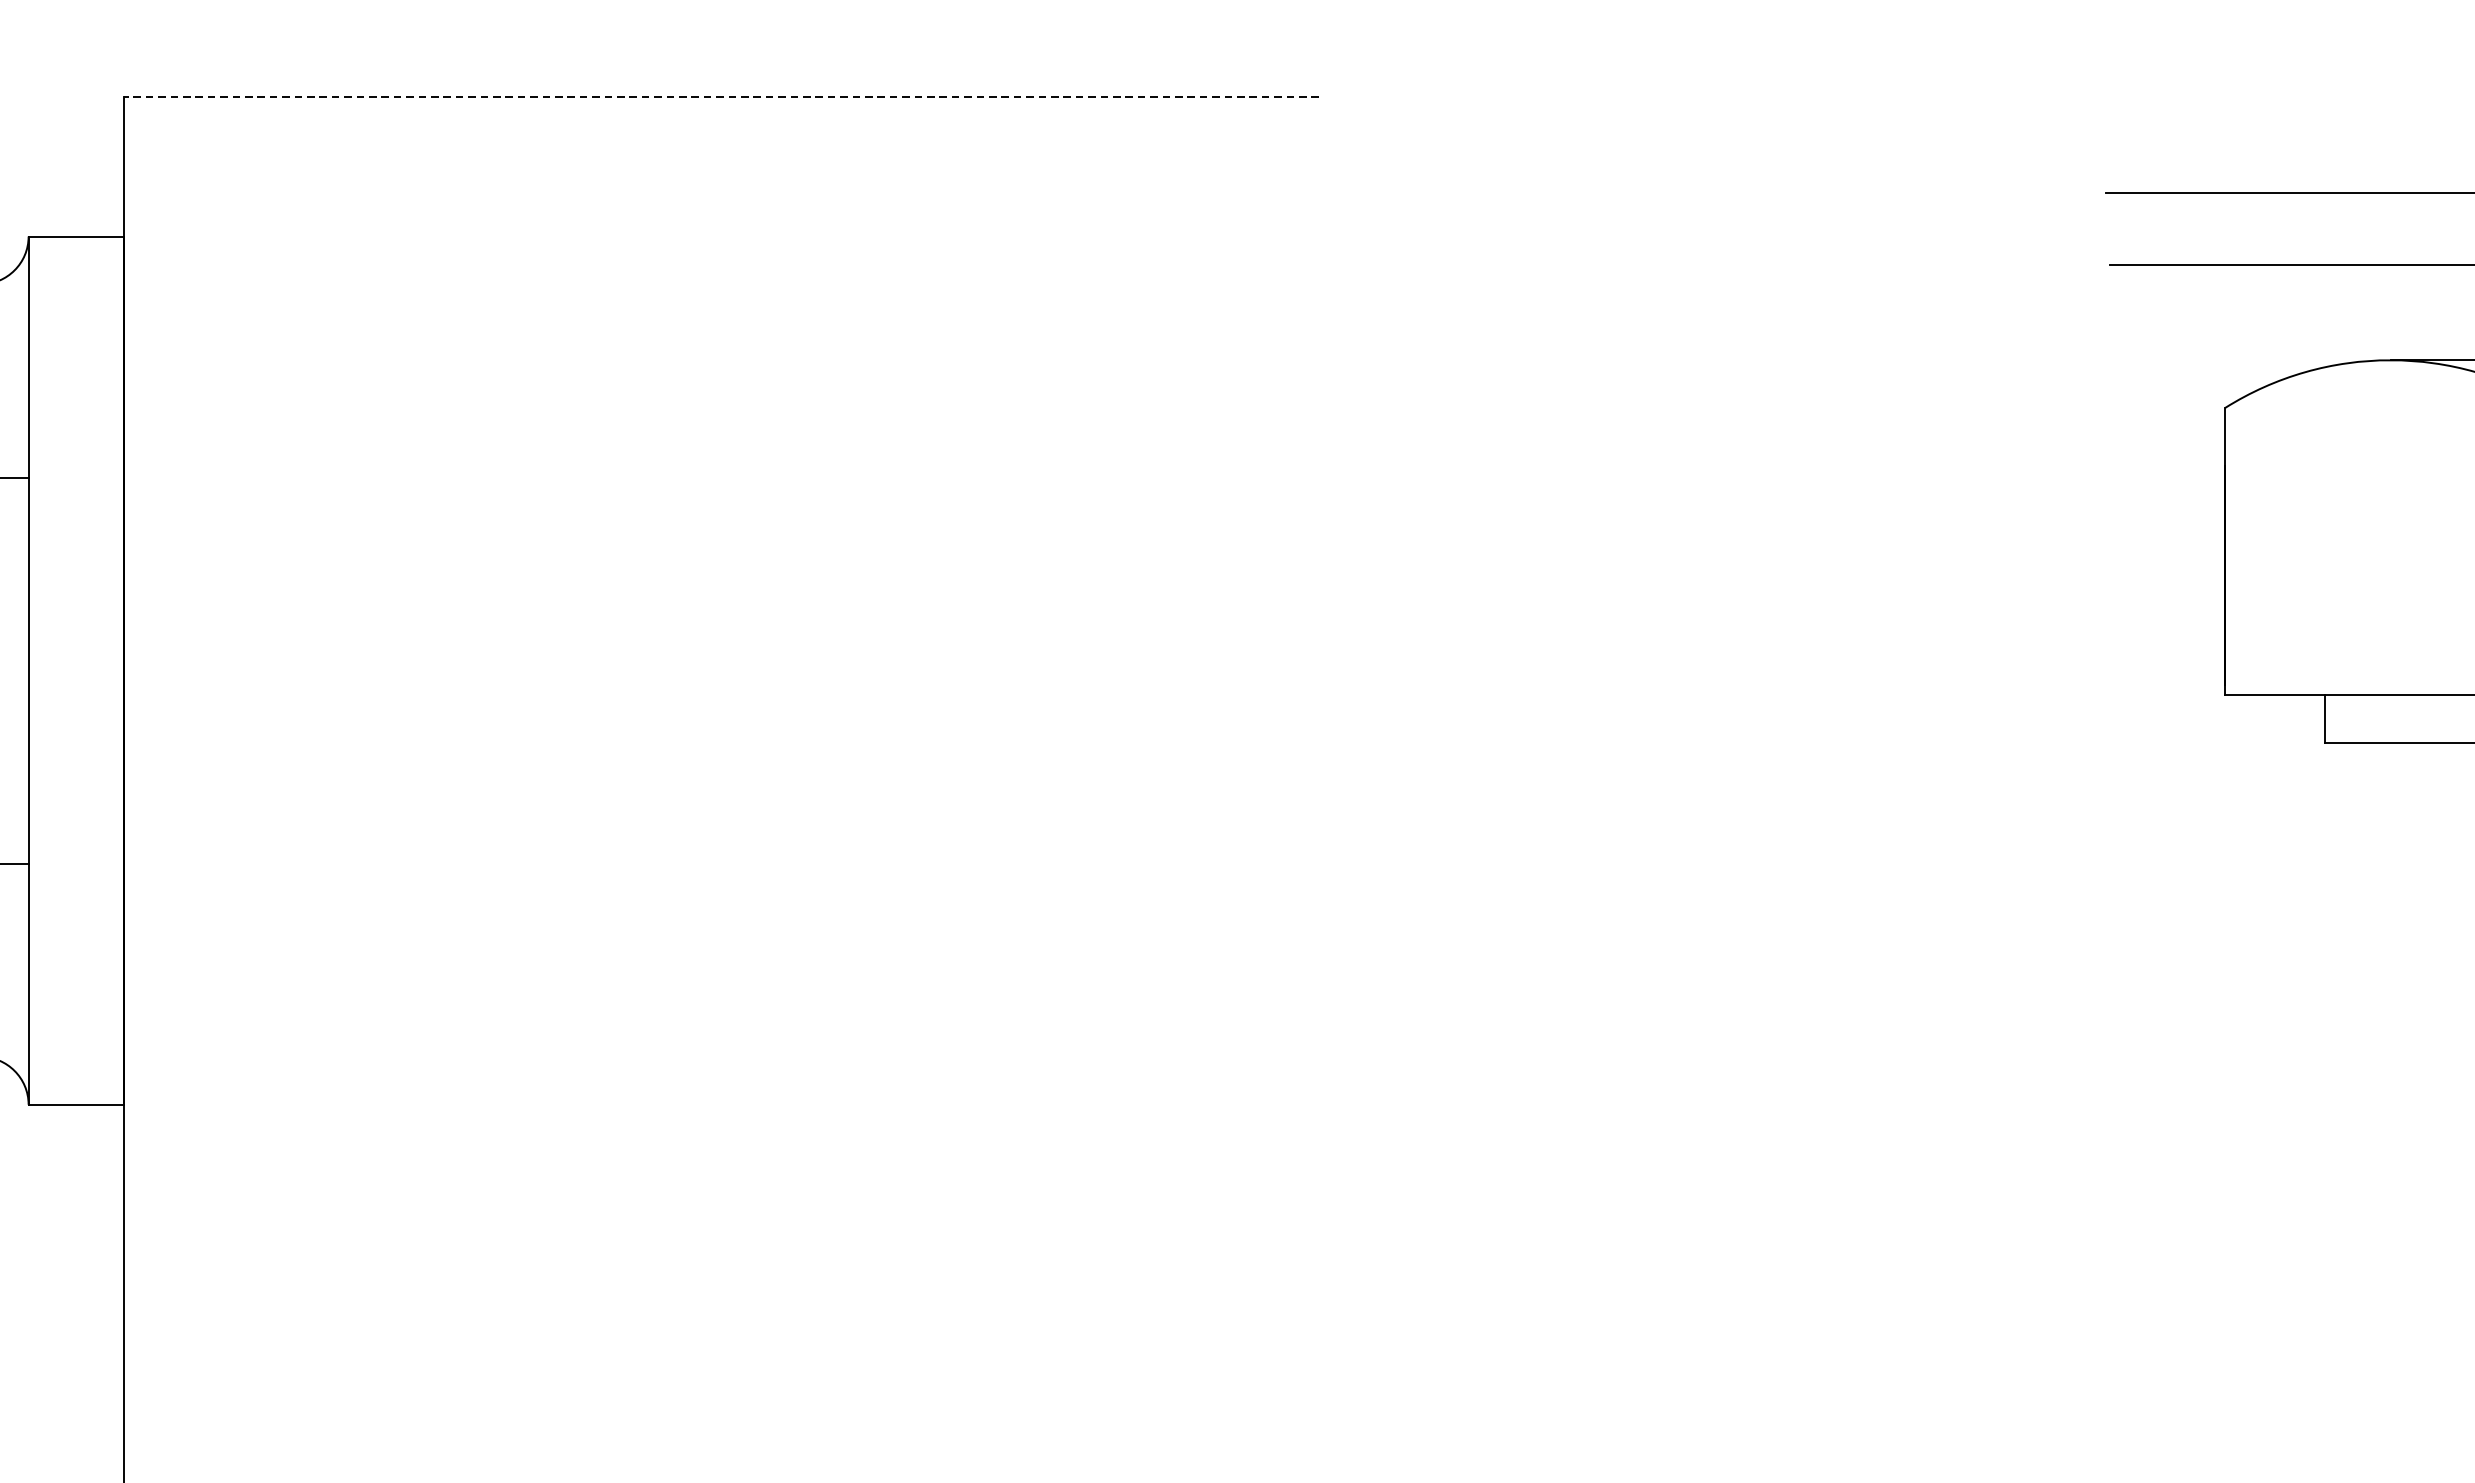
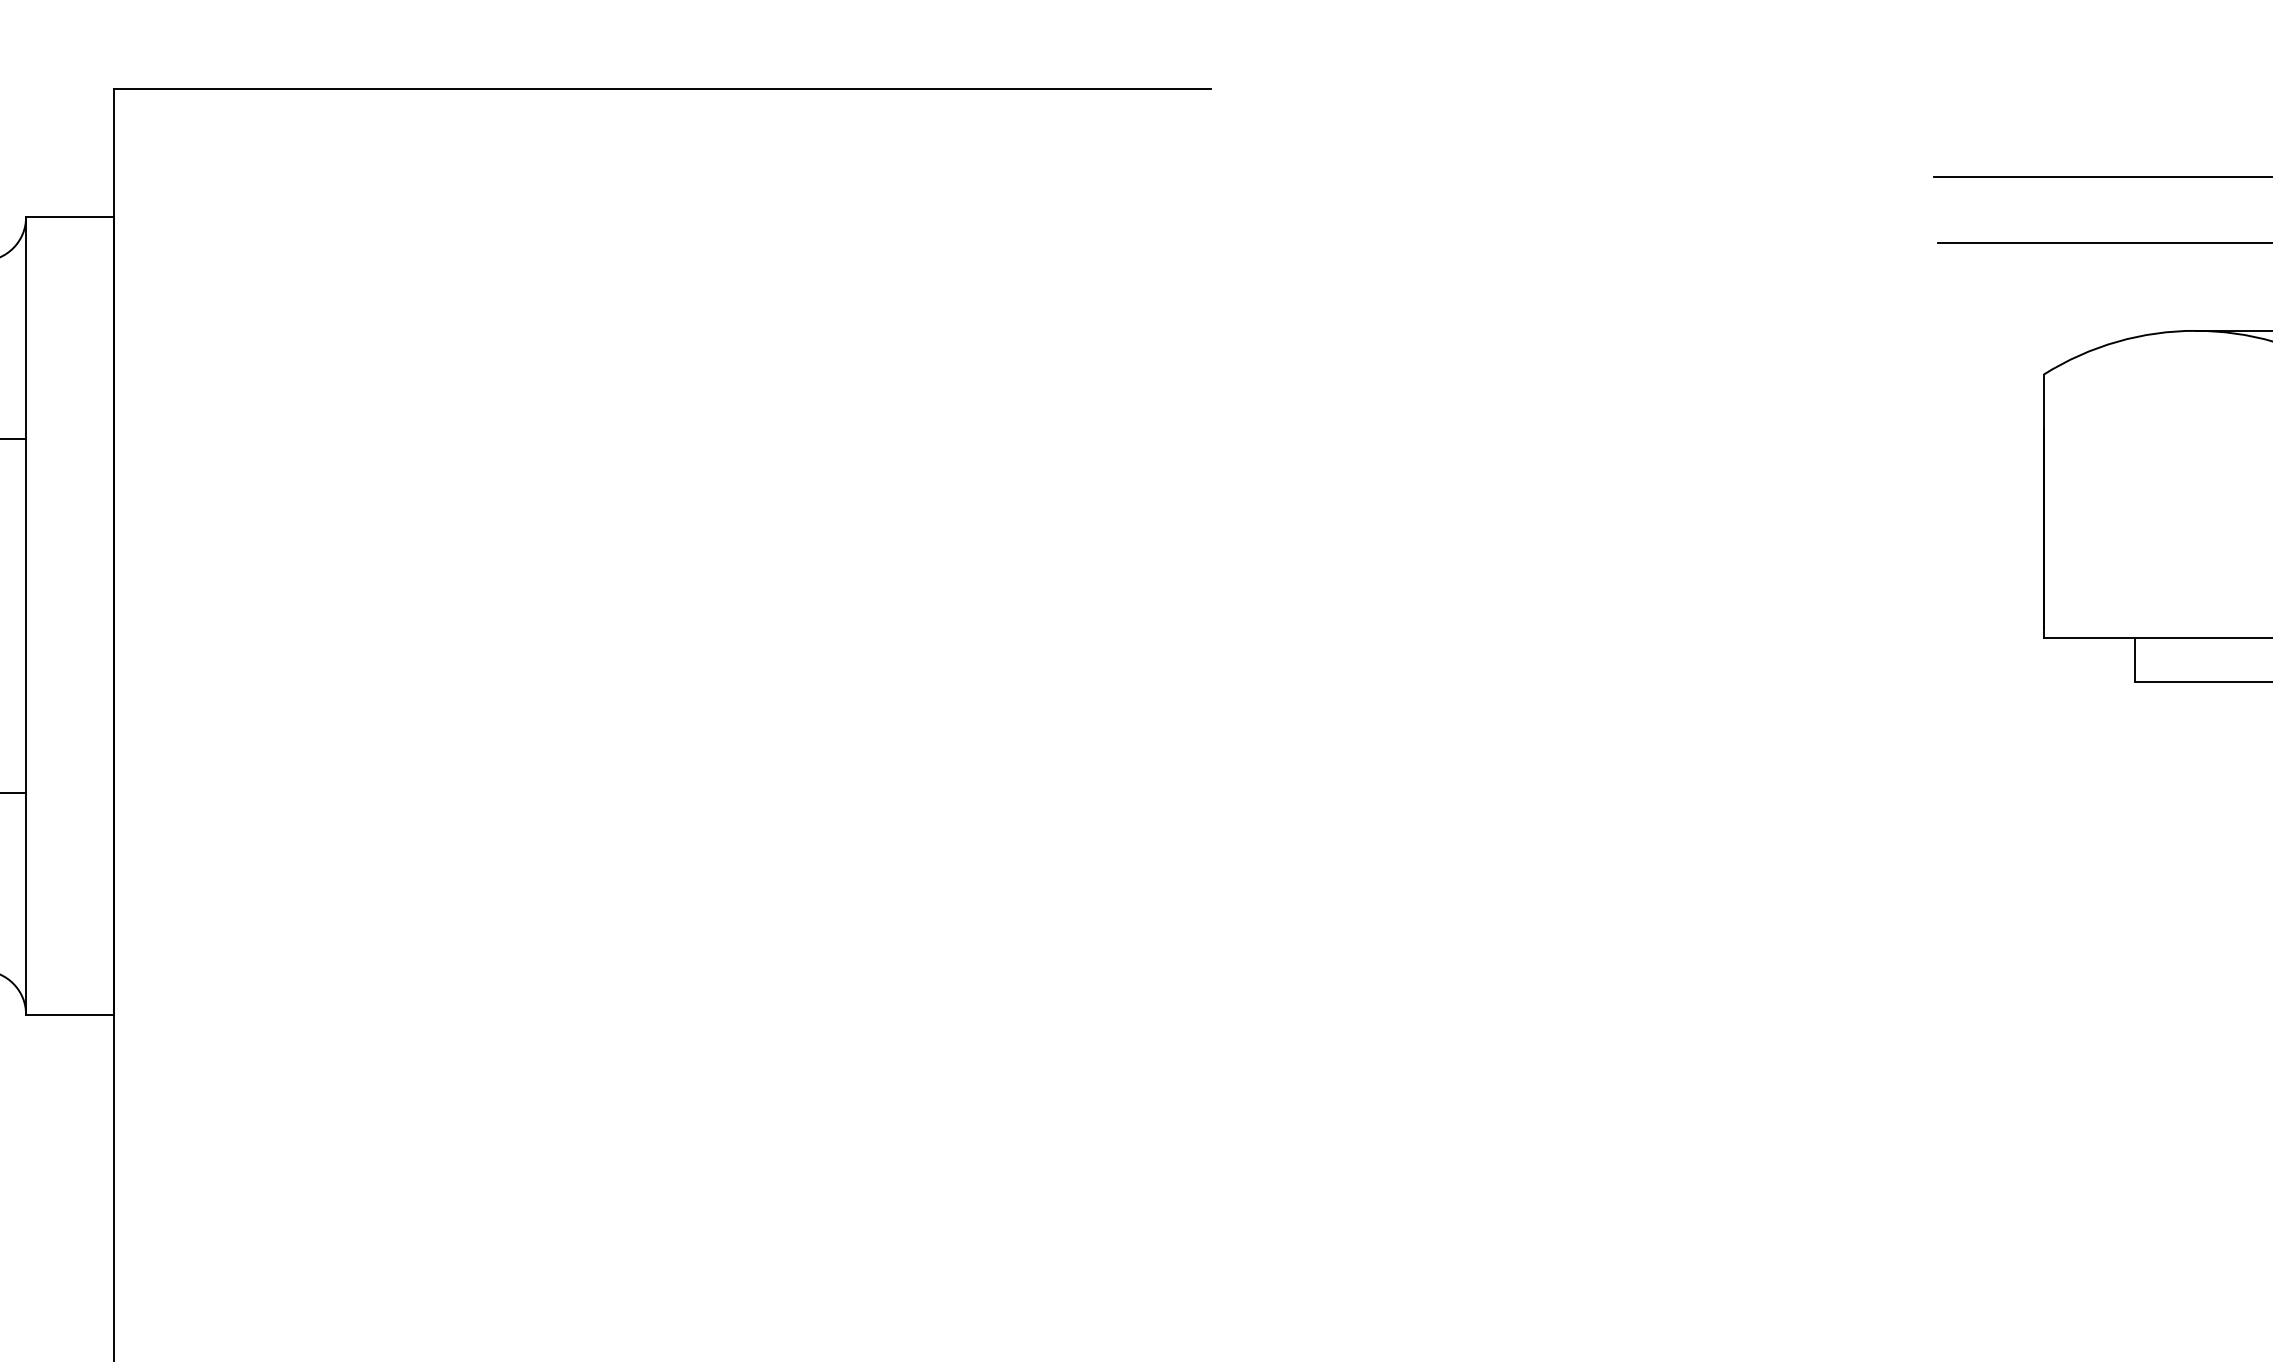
line: (721, 97) -> (662, 89), dashed -> solid

